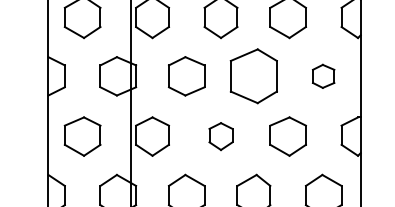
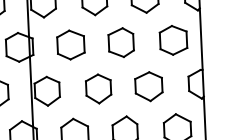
part: (253, 76) -> (120, 42), size x0.71
part: (323, 76) -> (173, 40), size x1.67
part: (220, 136) -> (98, 88), size x1.43

